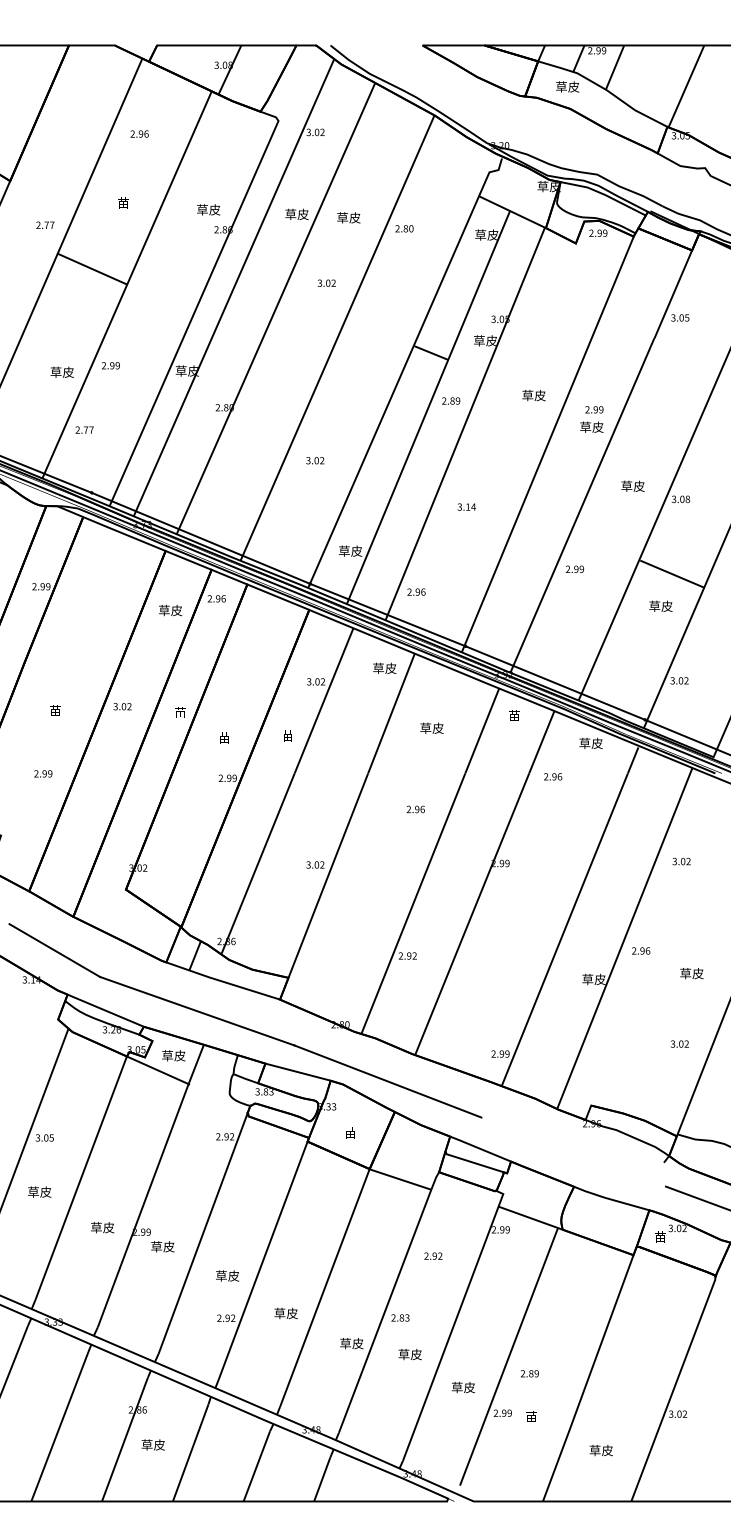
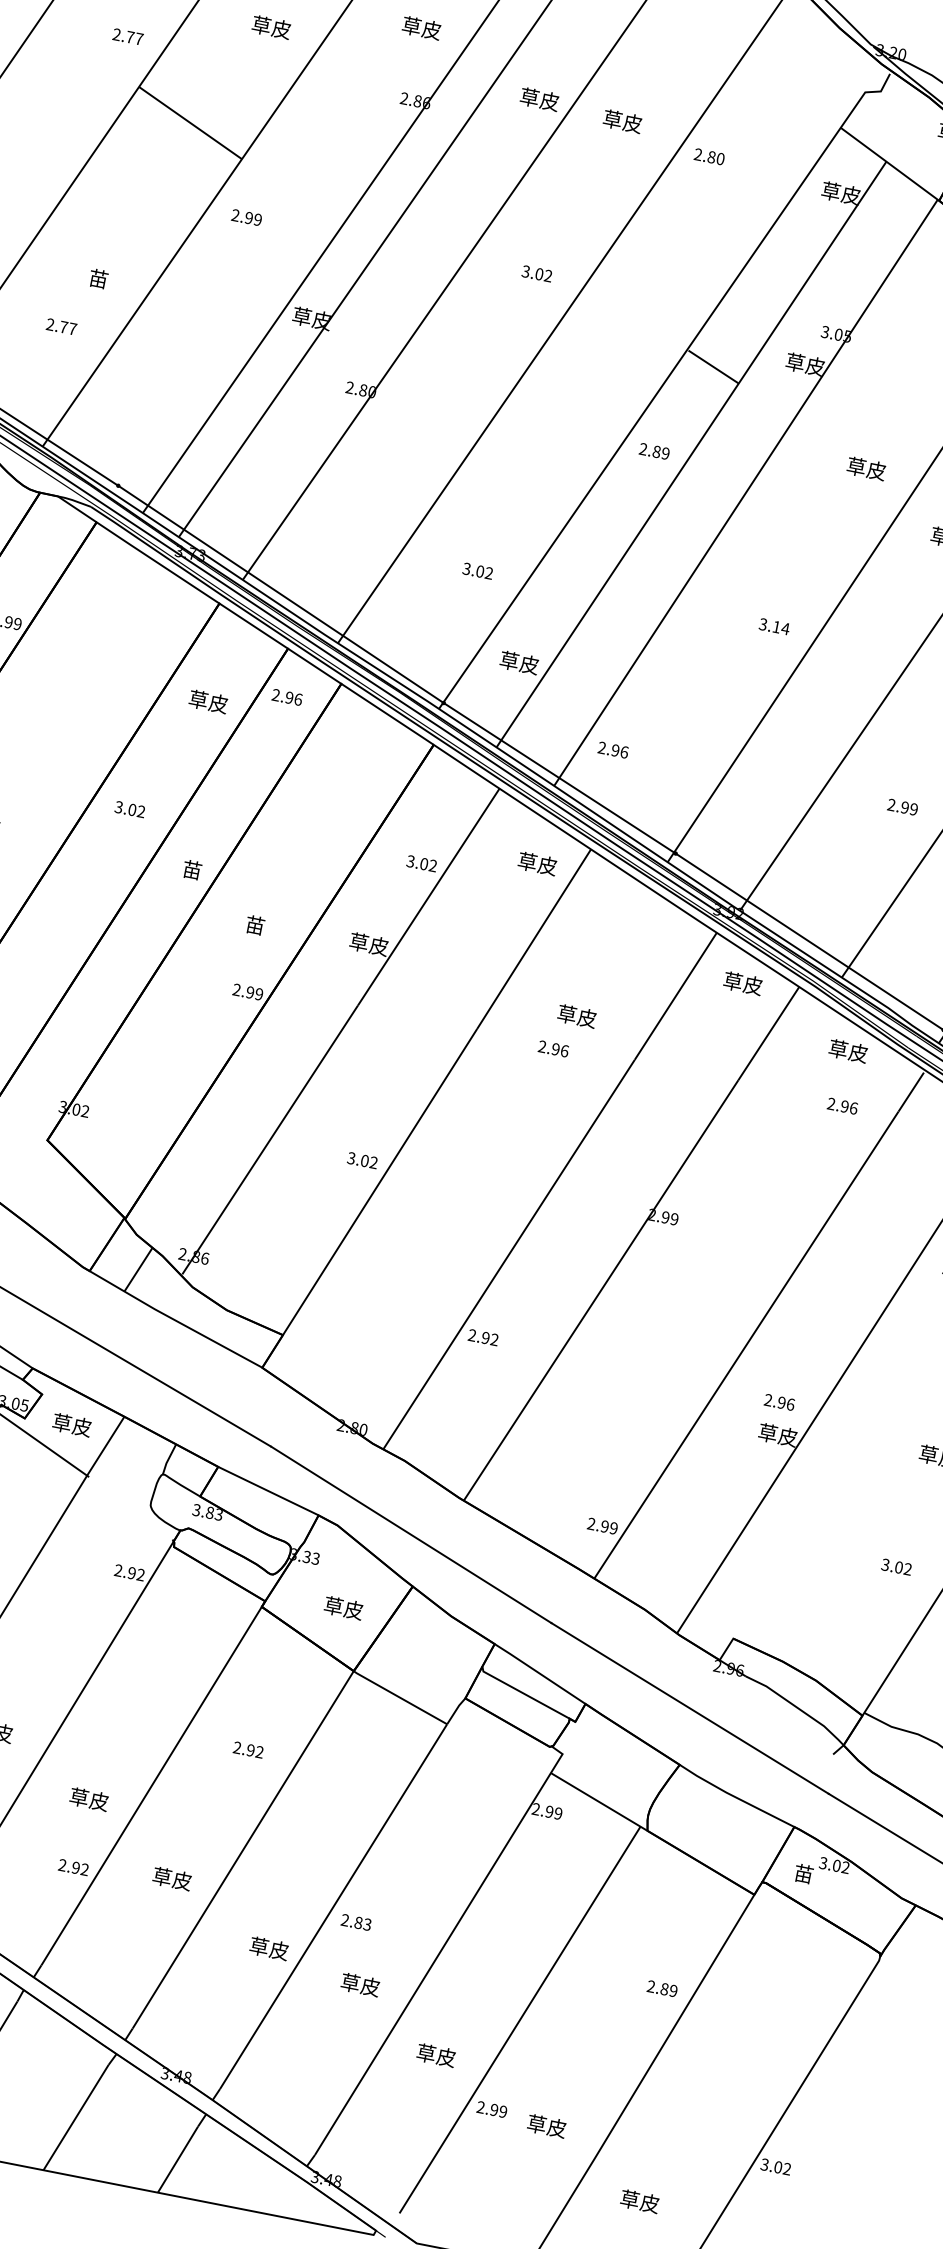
text: (128, 202) -> (270, 26), 苗 -> 草皮
text: (208, 209) -> (421, 27), moved
text: (326, 282) -> (536, 272), moved
text: (110, 365) -> (246, 217), moved
text: (61, 371) -> (107, 279), 草皮 -> 苗
text: (451, 400) -> (655, 450), moved
text: (84, 429) -> (61, 325), moved
text: (315, 460) -> (478, 570), moved
text: (466, 506) -> (774, 625), moved
text: (574, 568) -> (902, 805), moved
text: (122, 706) -> (130, 809), moved
text: (520, 715) -> (742, 983), 苗 -> 草皮
text: (431, 727) -> (576, 1014), moved
text: (293, 735) -> (368, 943), 苗 -> 草皮
text: (553, 776) -> (843, 1105), moved
text: (415, 809) -> (553, 1048), moved
text: (641, 950) -> (780, 1401), moved
text: (355, 1132) -> (342, 1607), 苗 -> 草皮
line: (573, 1151) -> (690, 1707), added
text: (433, 1255) -> (248, 1748), moved
text: (529, 1373) -> (661, 1988), moved
text: (536, 1416) -> (545, 2125), 苗 -> 草皮

